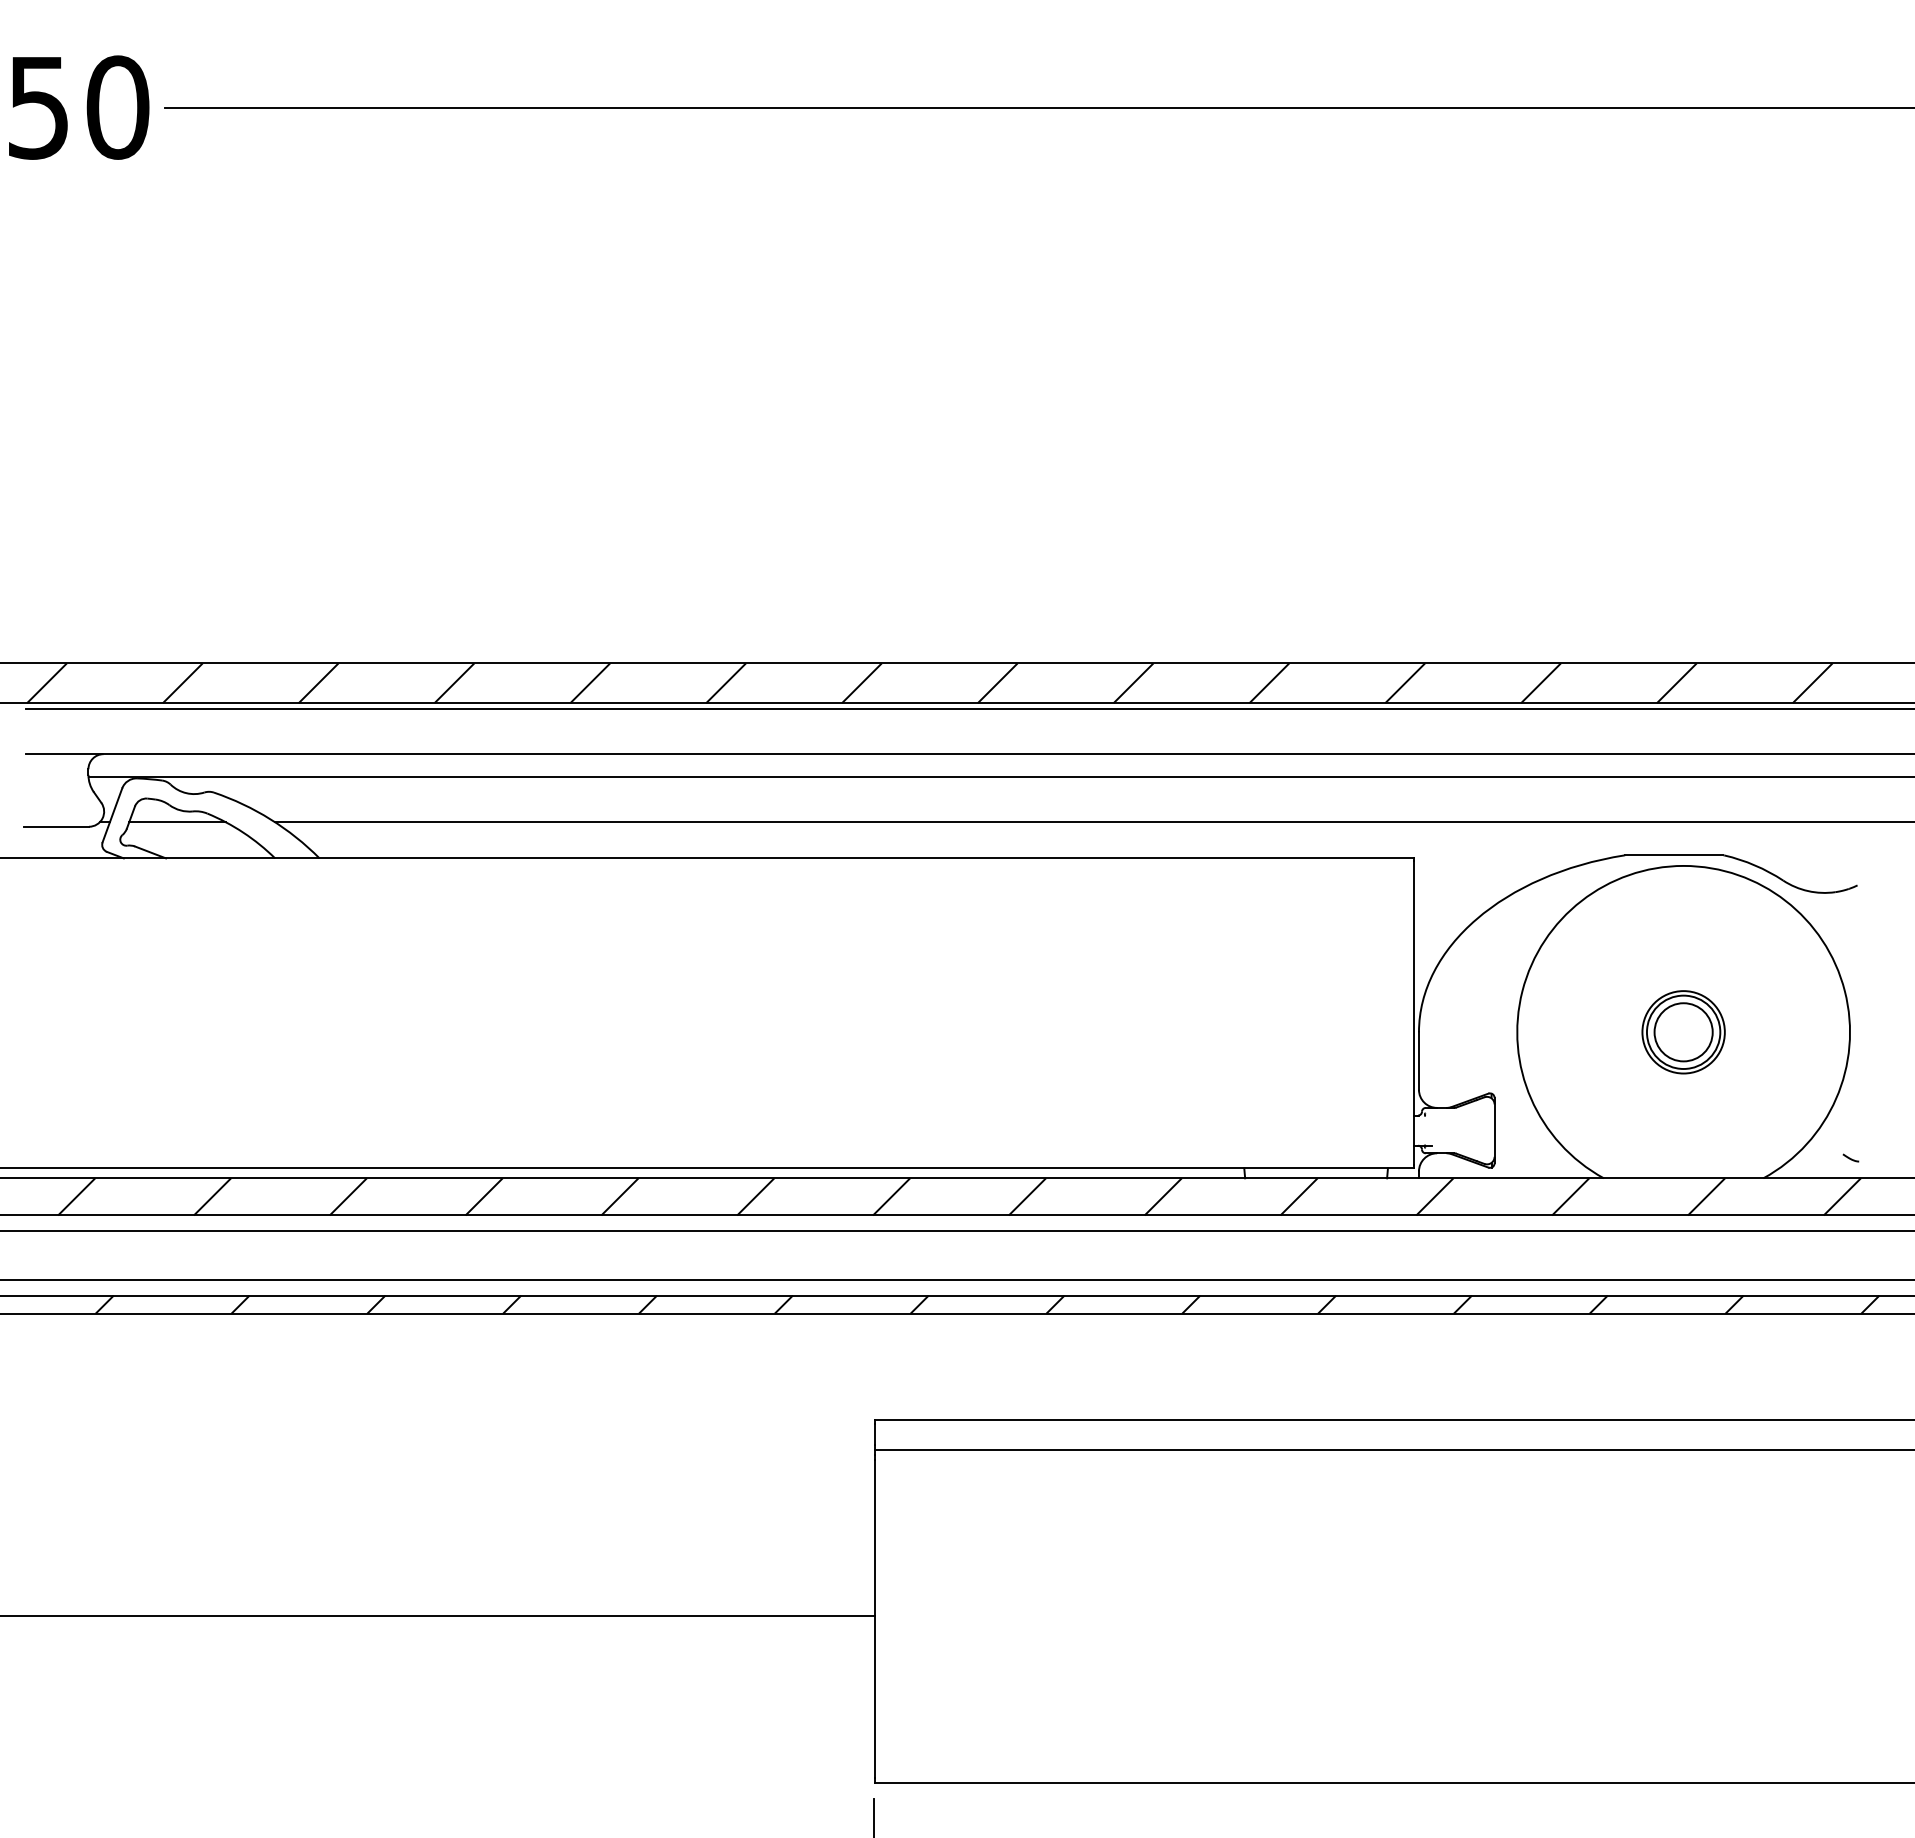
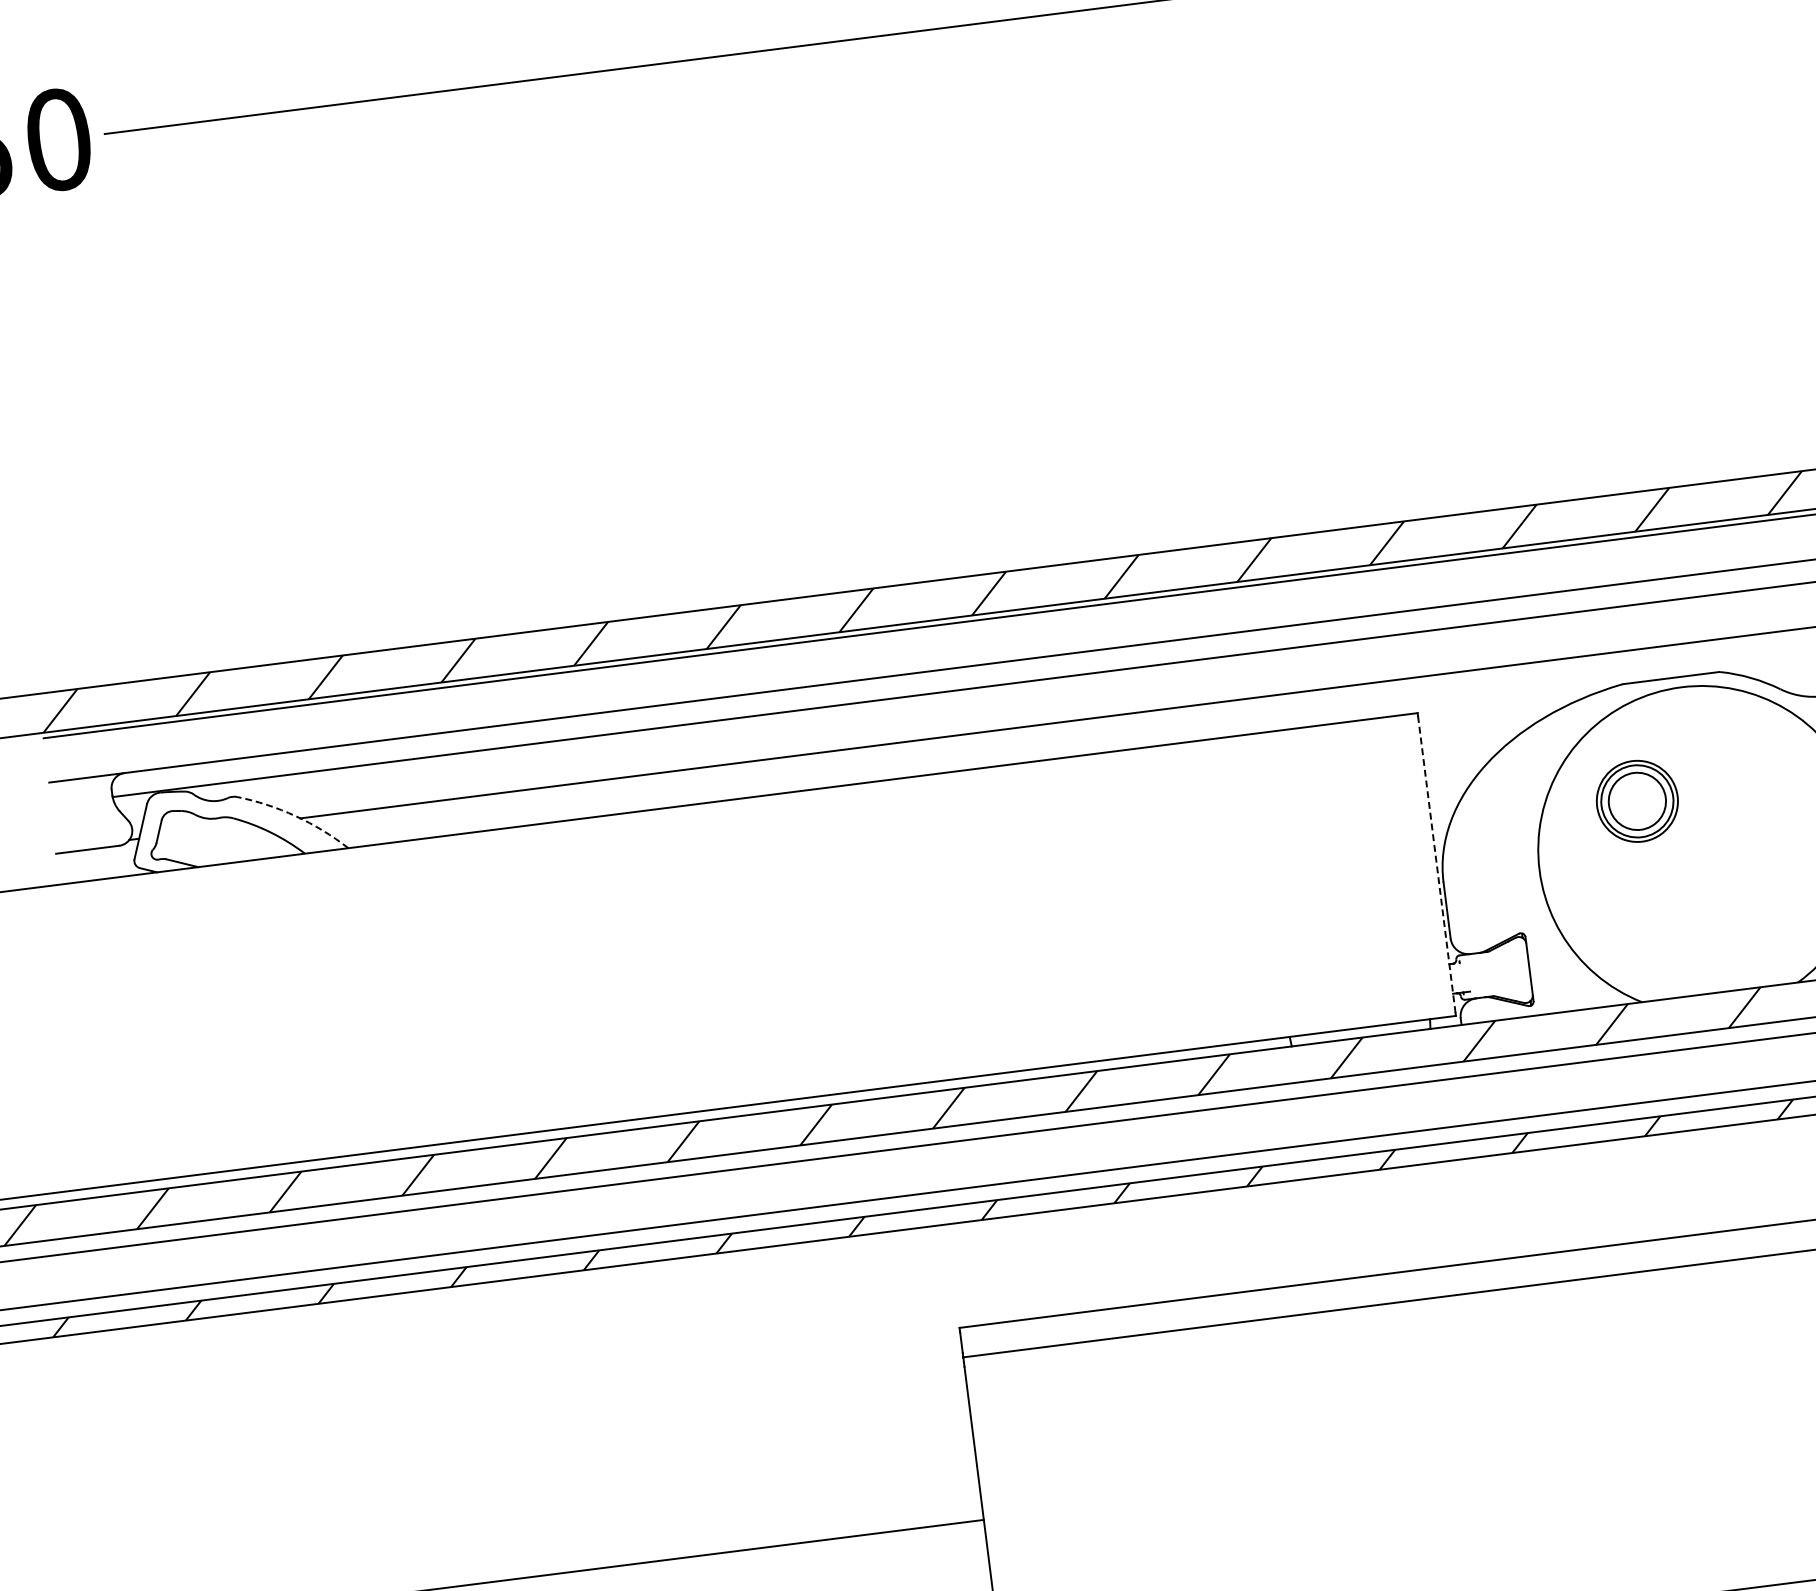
arc: (270, 819) -> (295, 816), solid -> dashed
line: (177, 822) -> (205, 830), removed
line: (1414, 1013) -> (1436, 864), solid -> dashed
part: (1683, 1032) -> (1637, 801), moved

